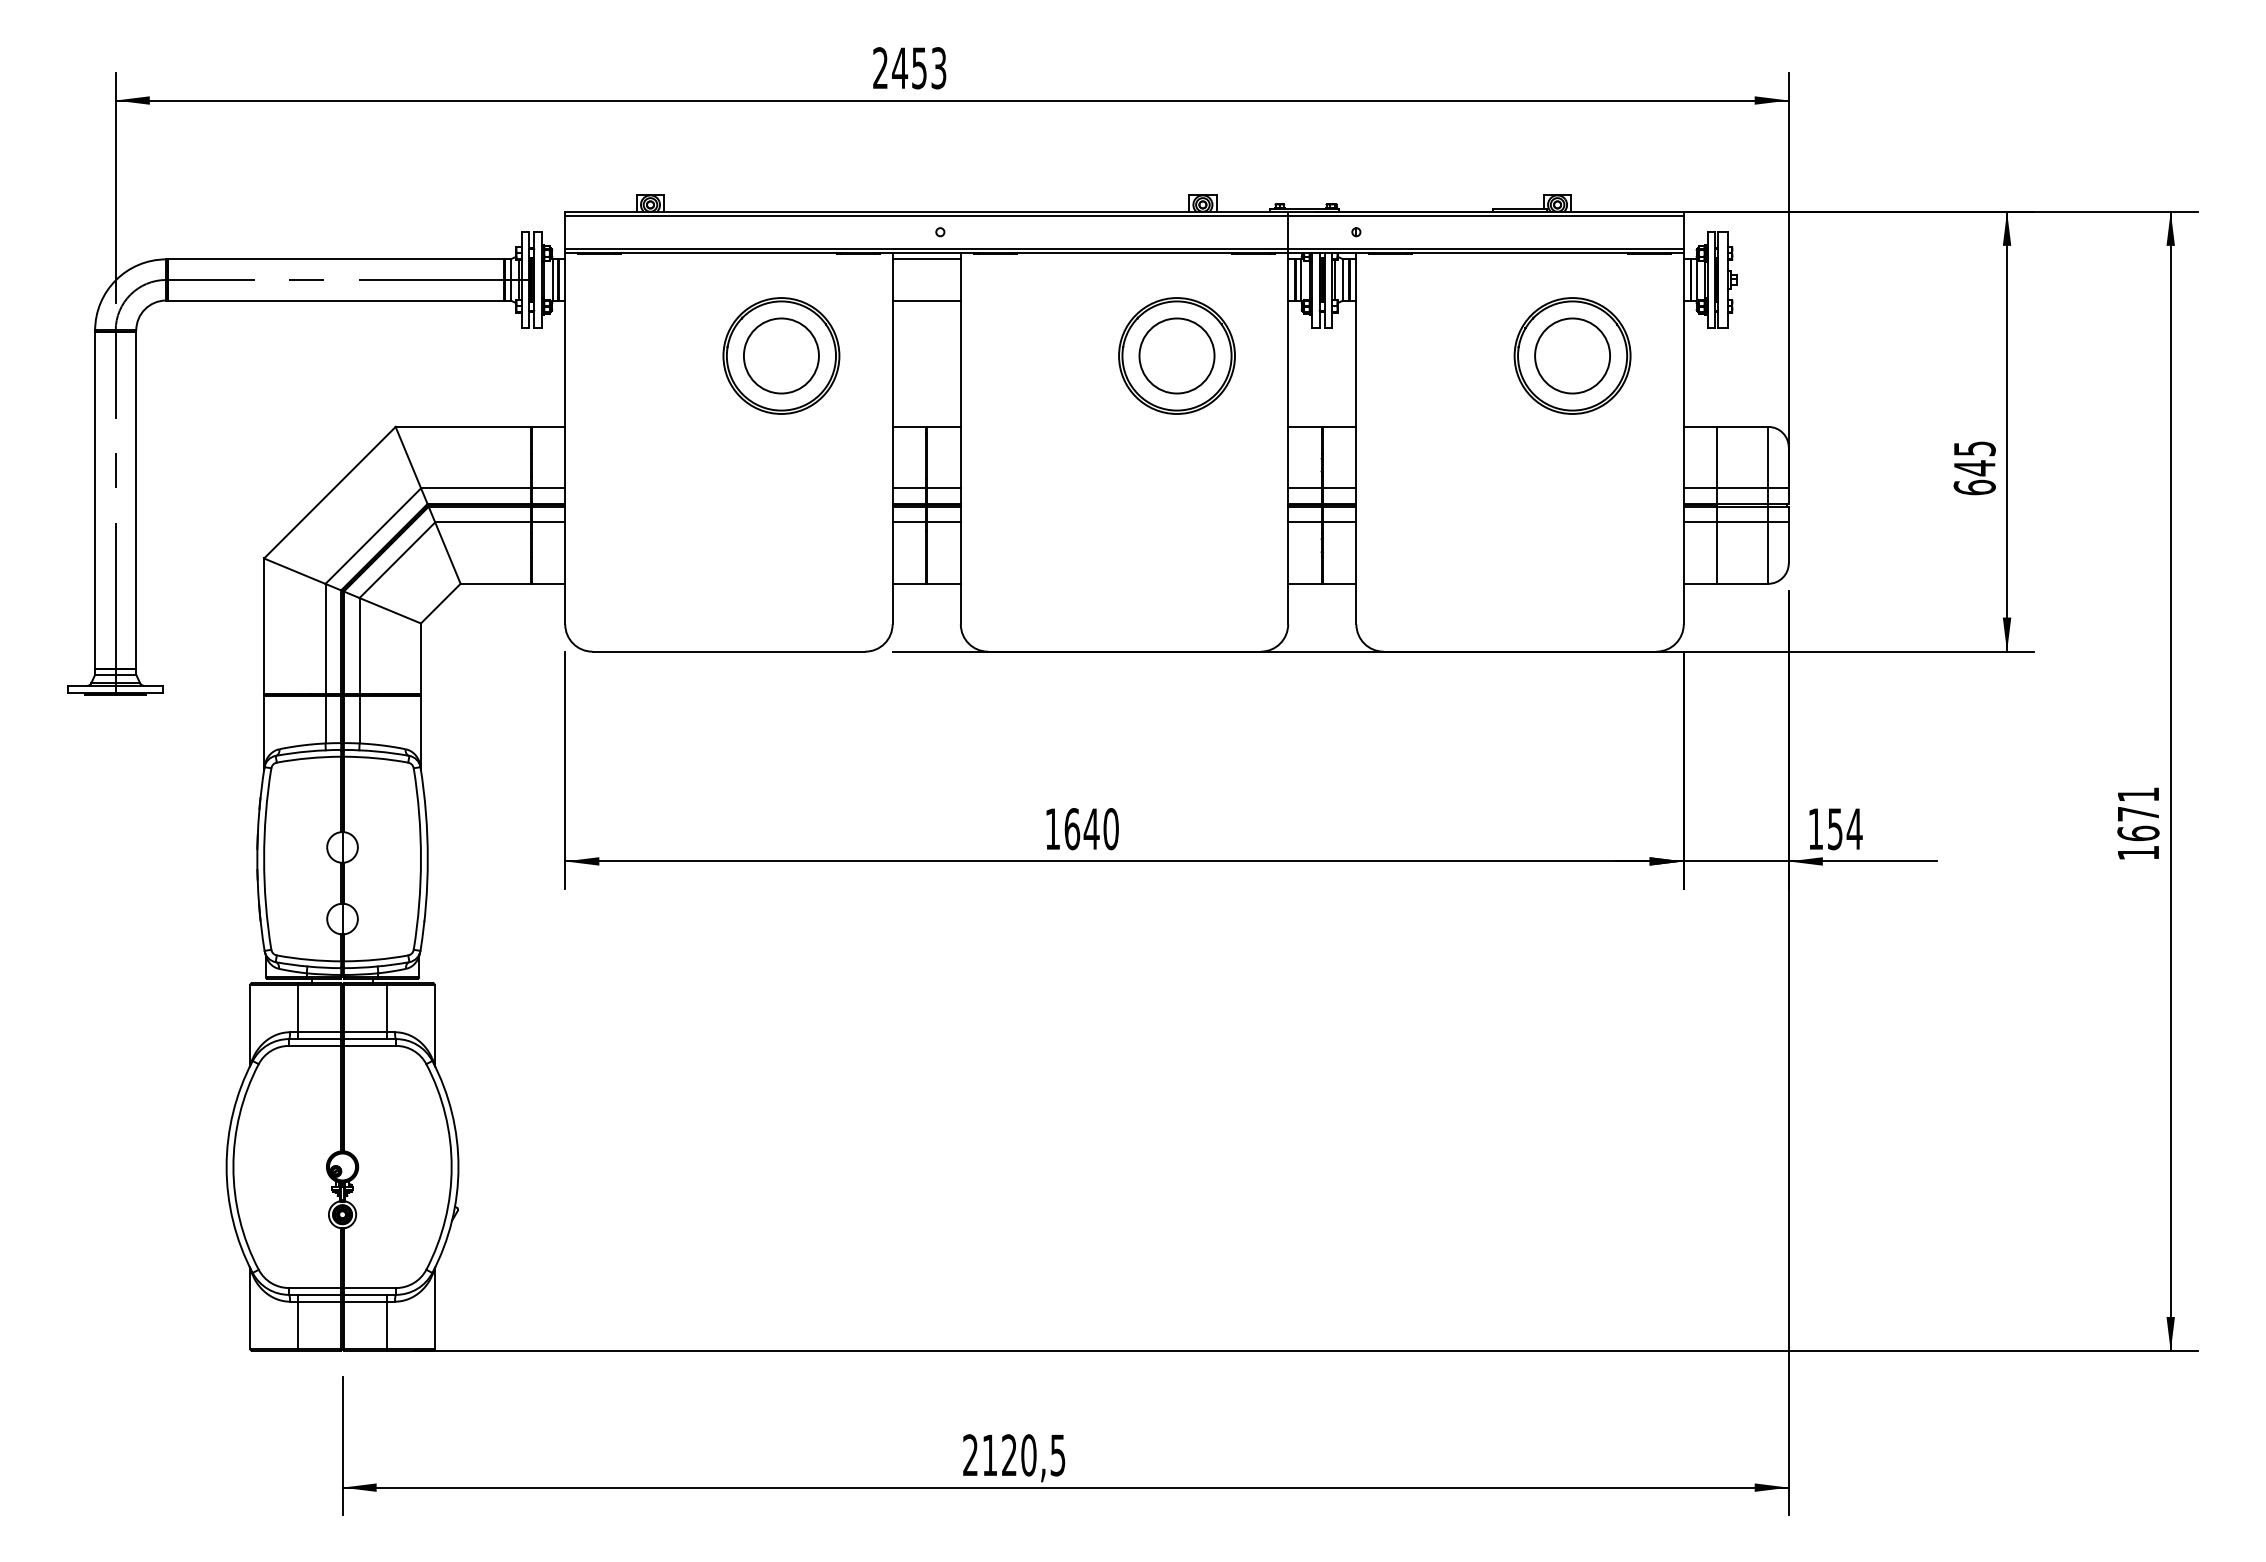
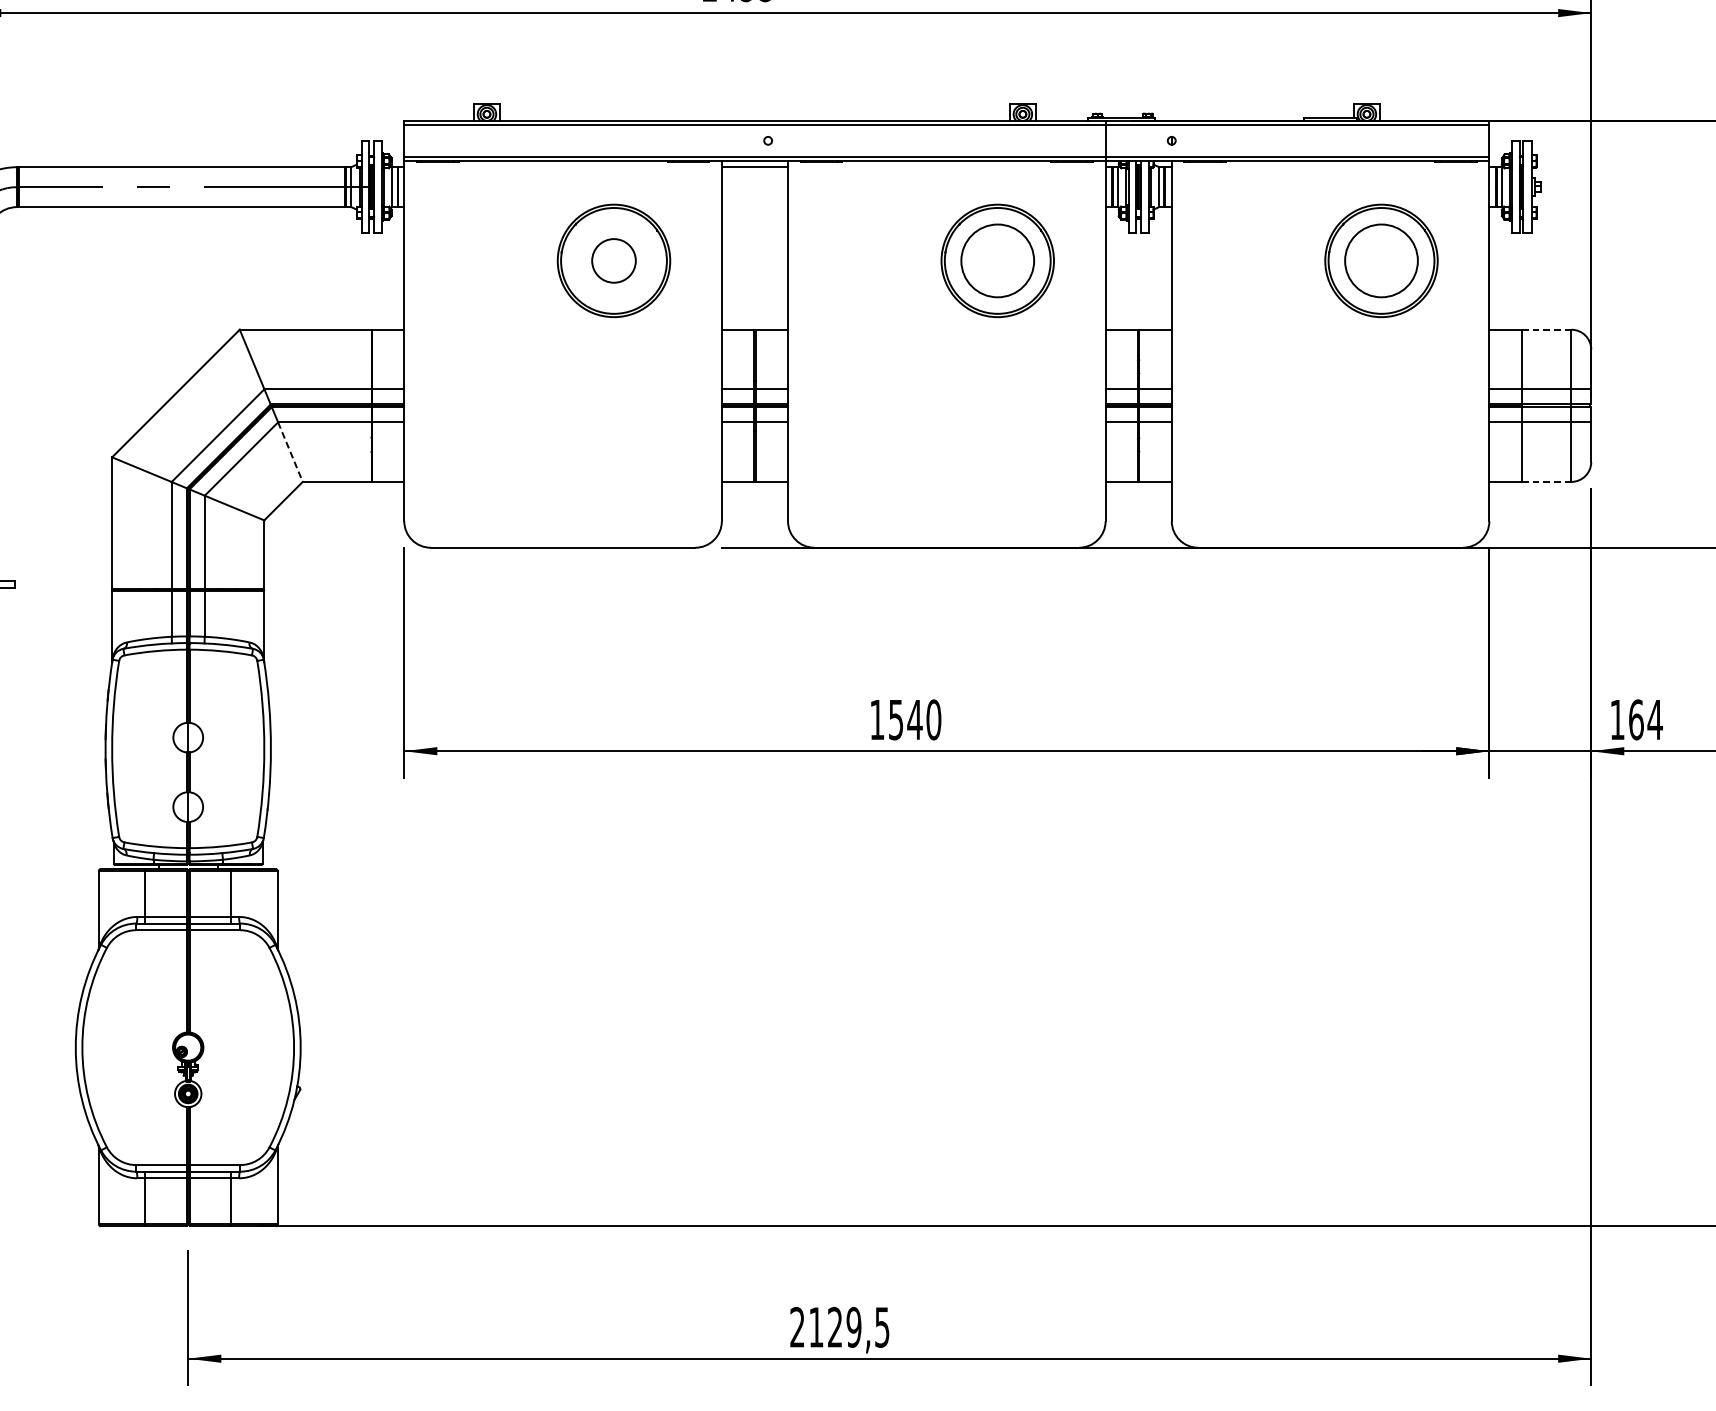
line: (926, 300) -> (754, 207), removed
circle: (780, 355) -> (613, 260), size x0.6
line: (1742, 426) -> (1546, 329), solid -> dashed
line: (448, 553) -> (291, 452), solid -> dashed
line: (1742, 583) -> (1546, 481), solid -> dashed
text: (1072, 829) -> (896, 720), 1640 -> 1540
text: (1835, 829) -> (1636, 720), 154 -> 164
text: (1028, 1455) -> (853, 1327), 2120,5 -> 2129,5

